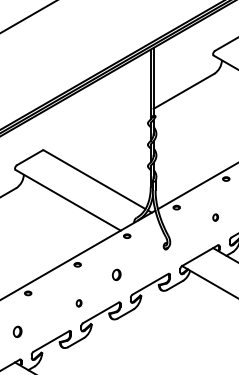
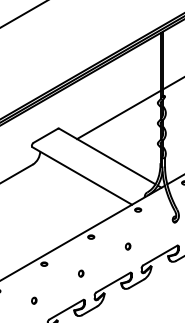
line: (106, 135) -> (118, 114), added
part: (116, 274) -> (128, 246), size x0.62
part: (78, 303) -> (80, 273), moved
part: (17, 331) -> (34, 300), size x0.62

